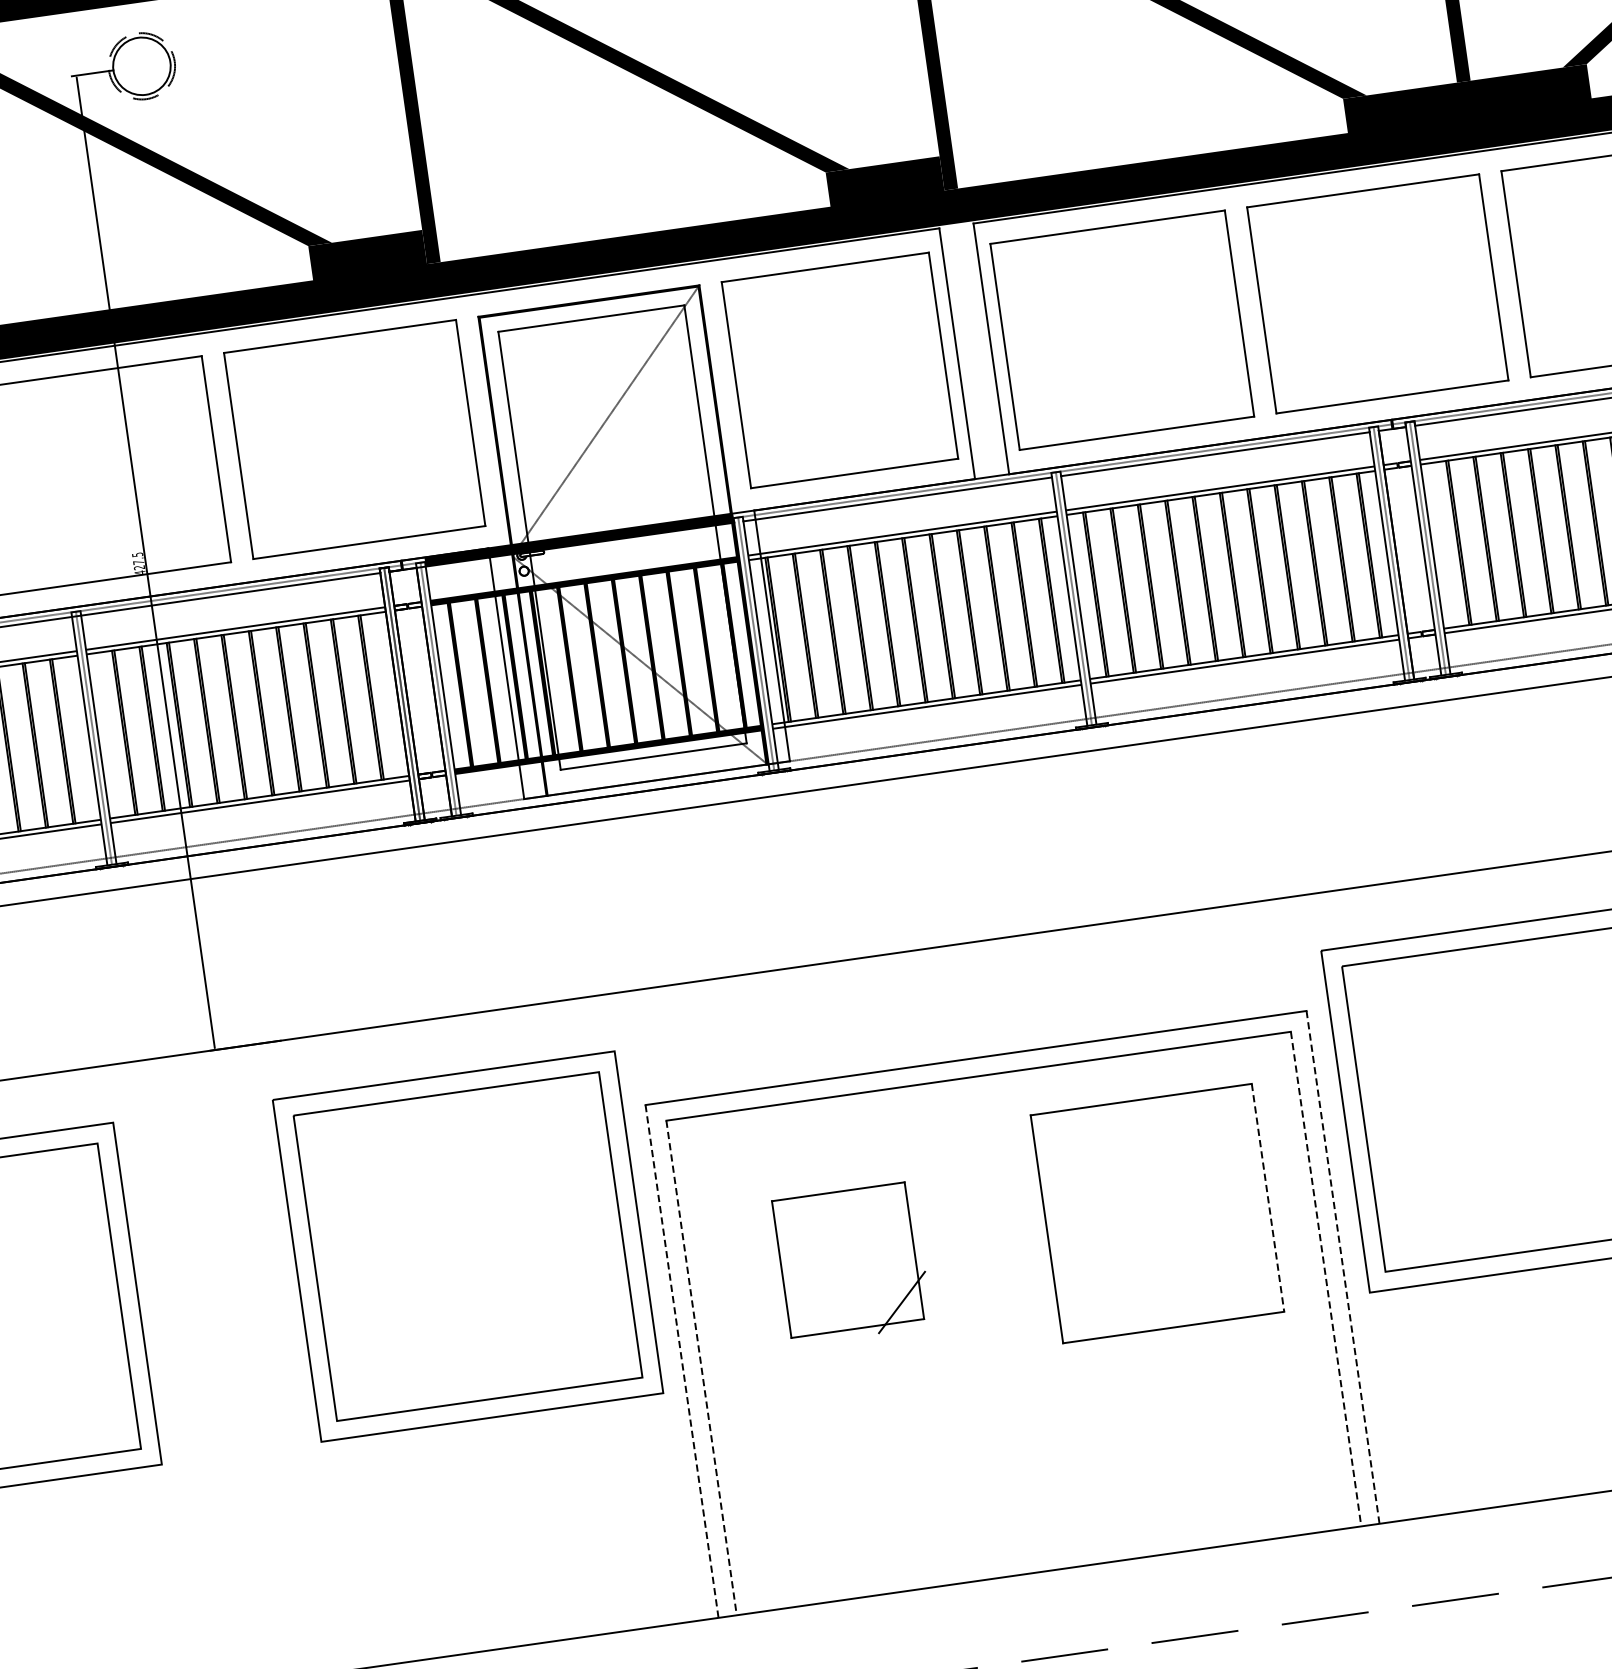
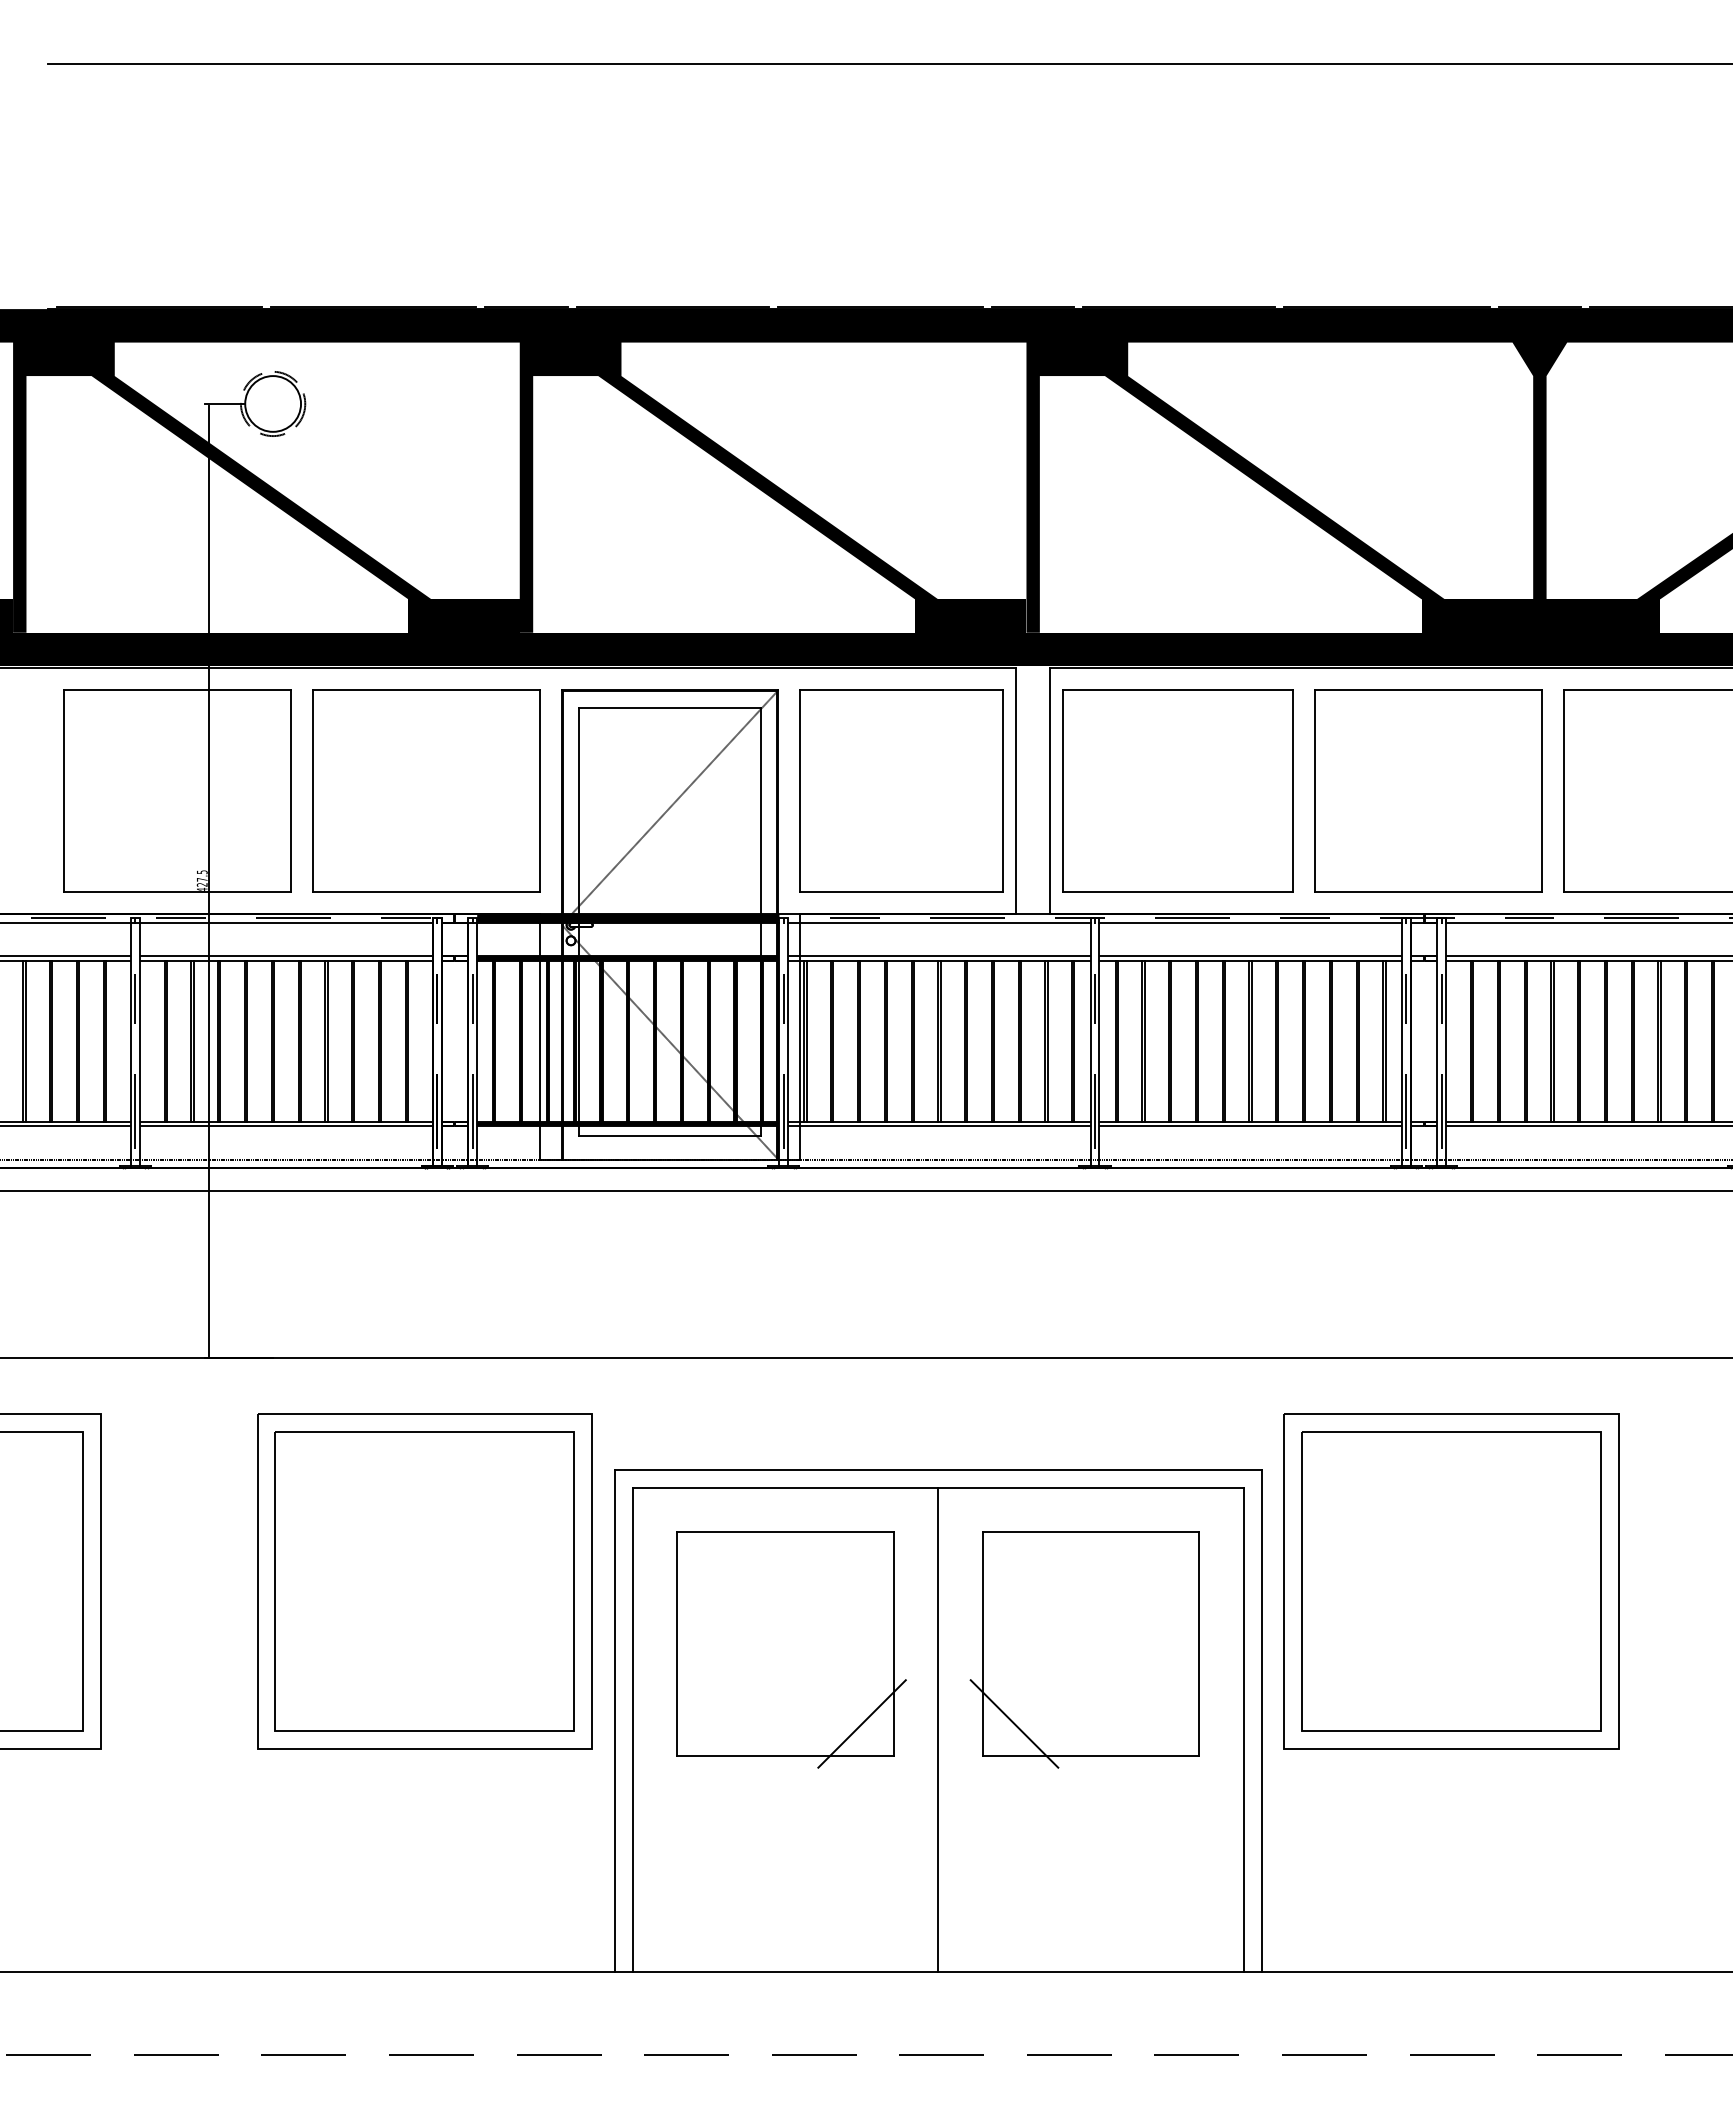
line: (1268, 1197) -> (1199, 1643), dashed -> solid
part: (852, 1262) -> (791, 1649), size x1.67
line: (1342, 1268) -> (1261, 1721), dashed -> solid
line: (1326, 1279) -> (1244, 1730), dashed -> solid
line: (1090, 1305) -> (1014, 1723), added
line: (1013, 1323) -> (938, 1729), added
line: (681, 1362) -> (614, 1721), dashed -> solid
line: (701, 1368) -> (632, 1730), dashed -> solid

